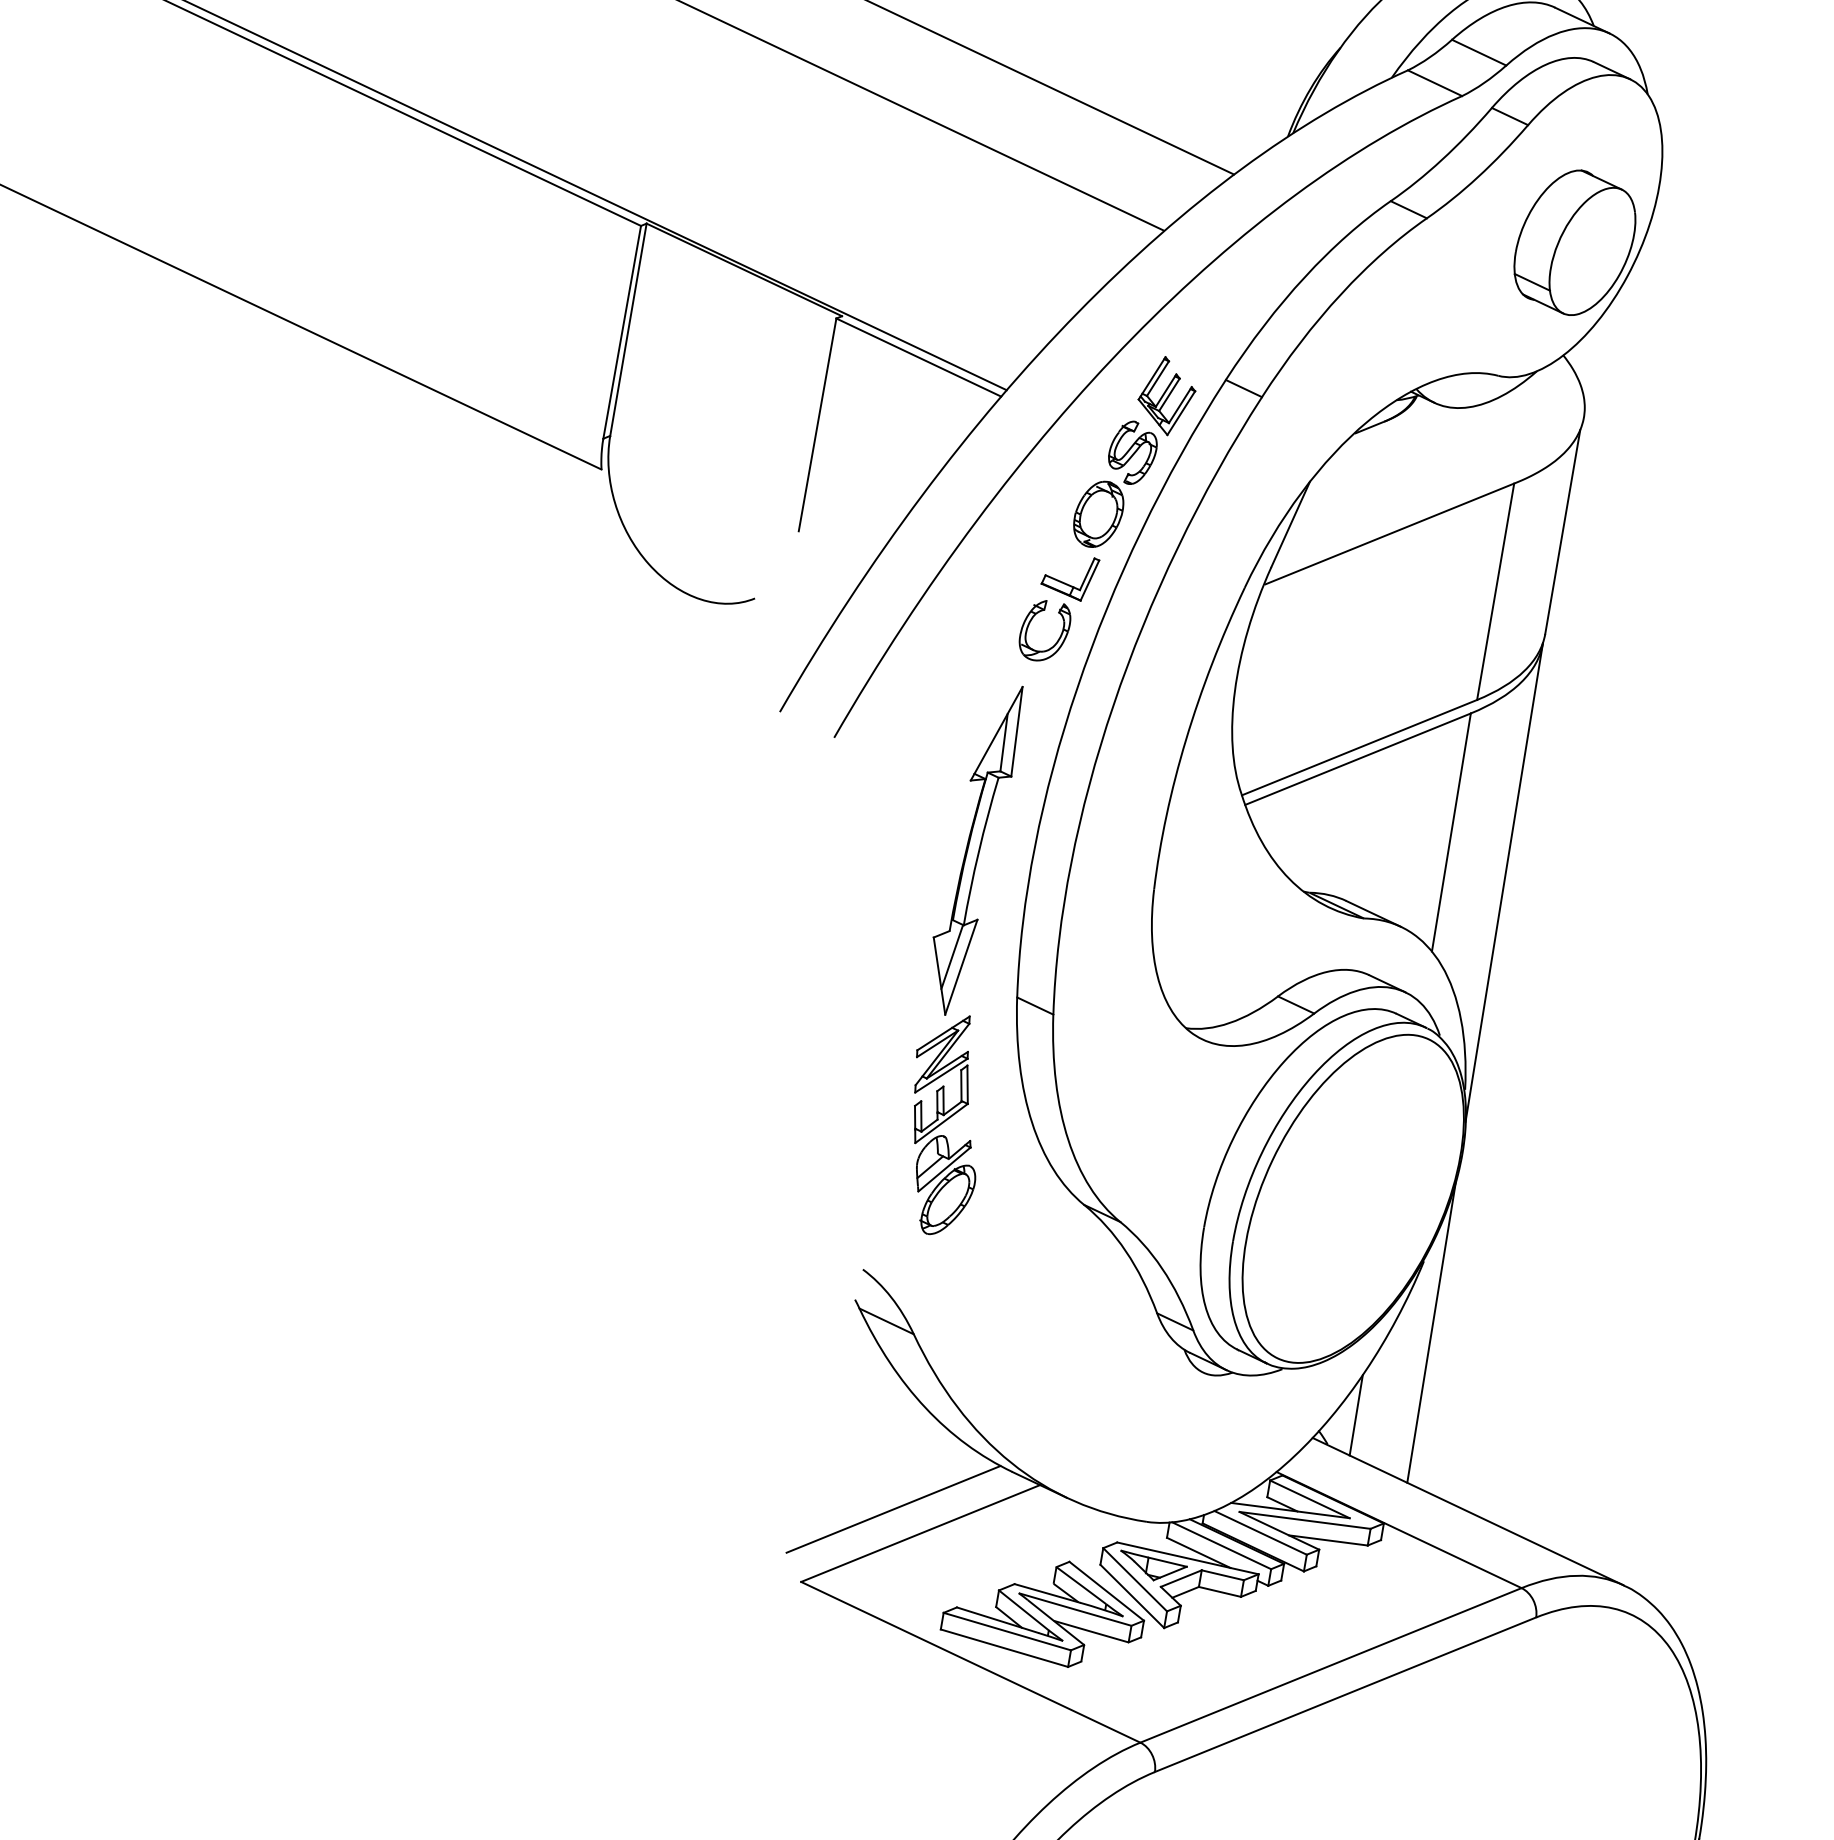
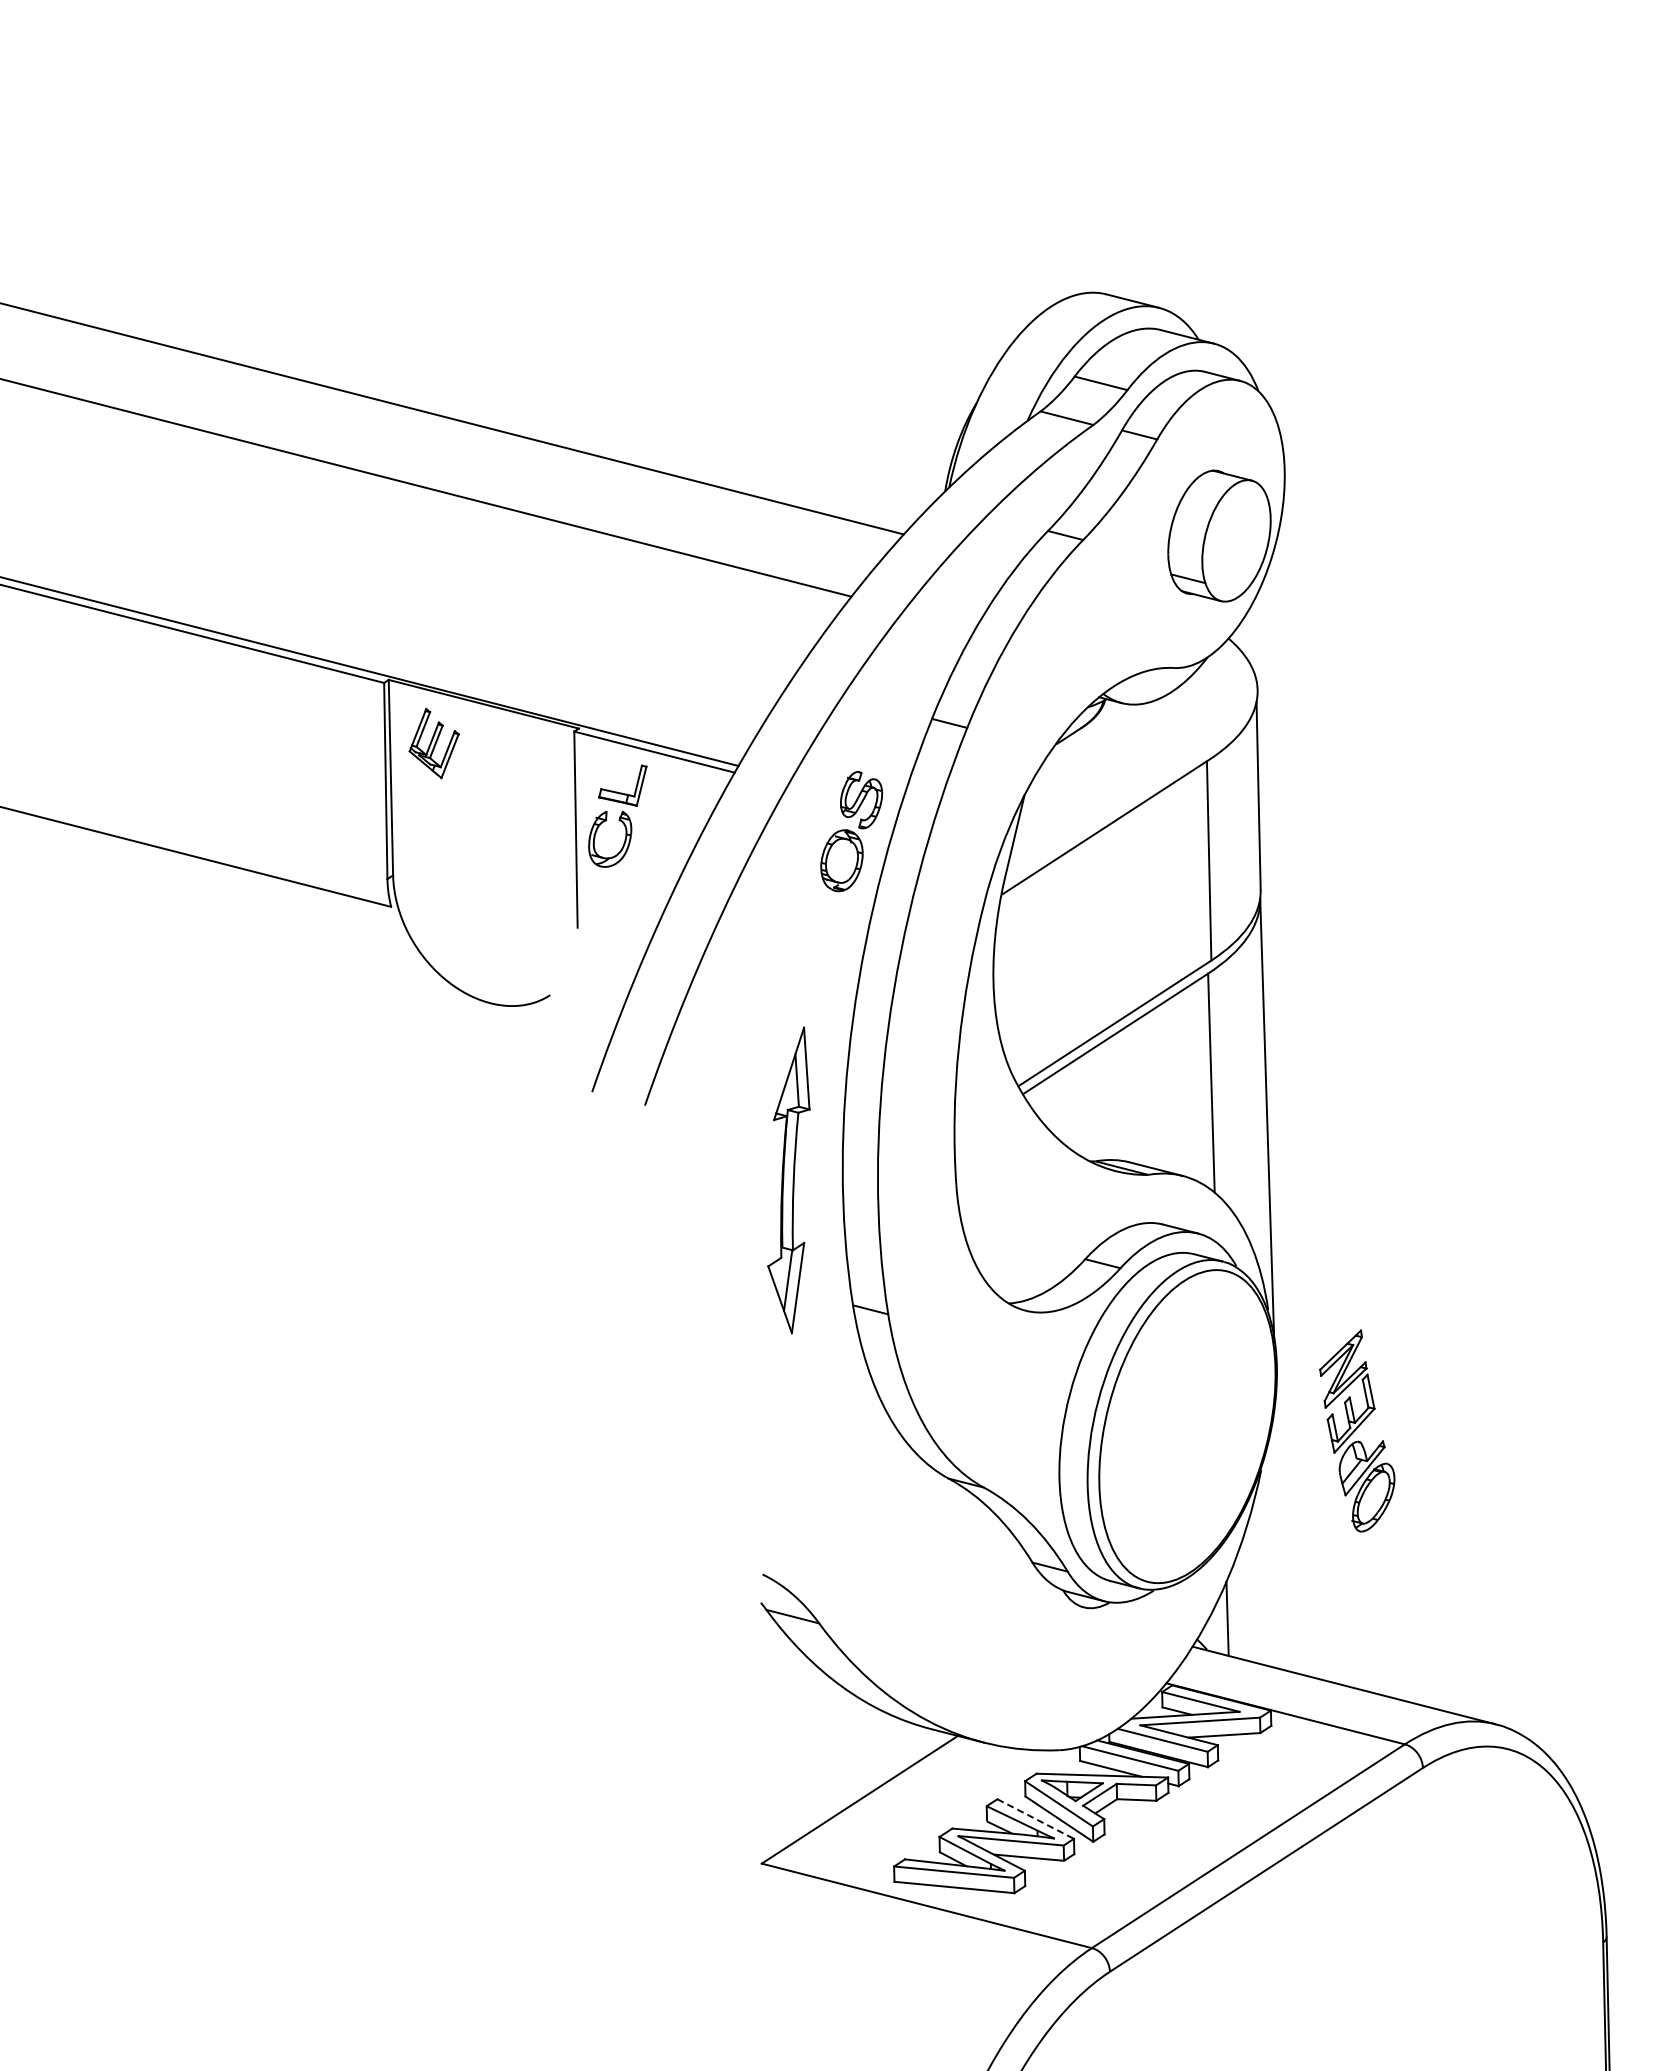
part: (1166, 395) -> (433, 743), moved
part: (1057, 607) -> (617, 815), moved
part: (944, 1123) -> (1357, 1430), moved
line: (1430, 1331) -> (1279, 1531), removed
line: (893, 1508) -> (831, 1782), removed
line: (1107, 1591) -> (1036, 1819), solid -> dashed

